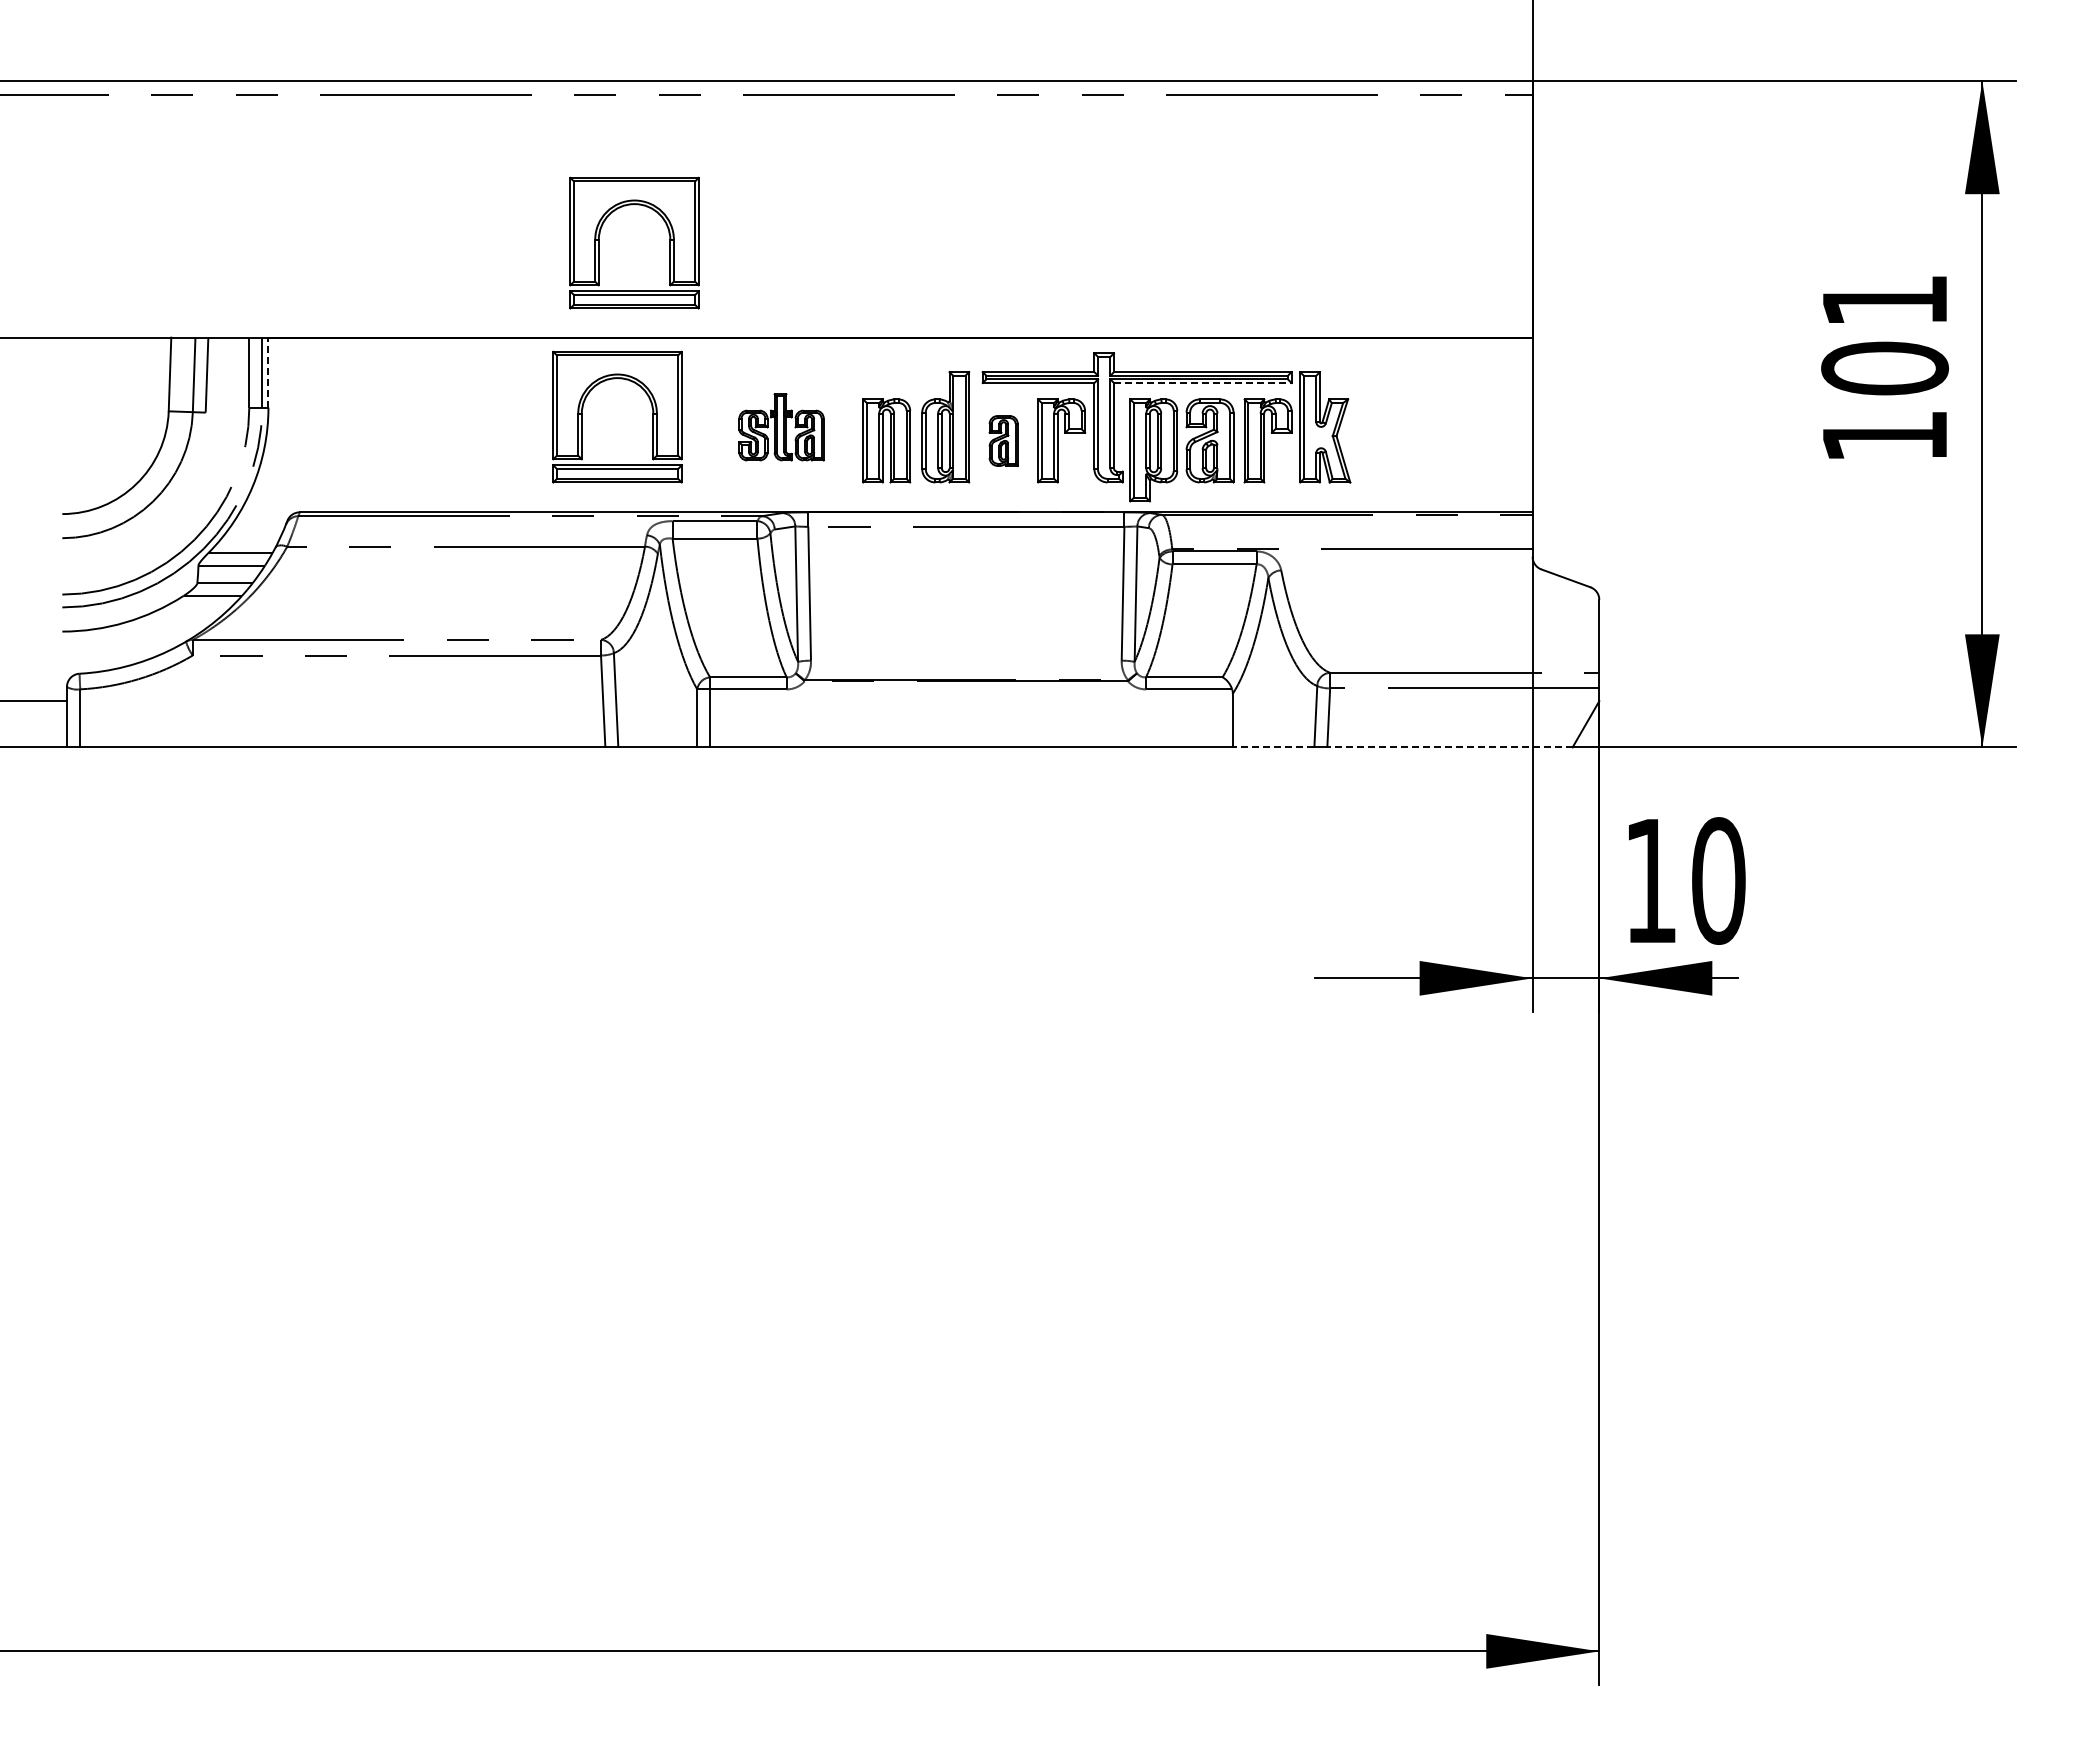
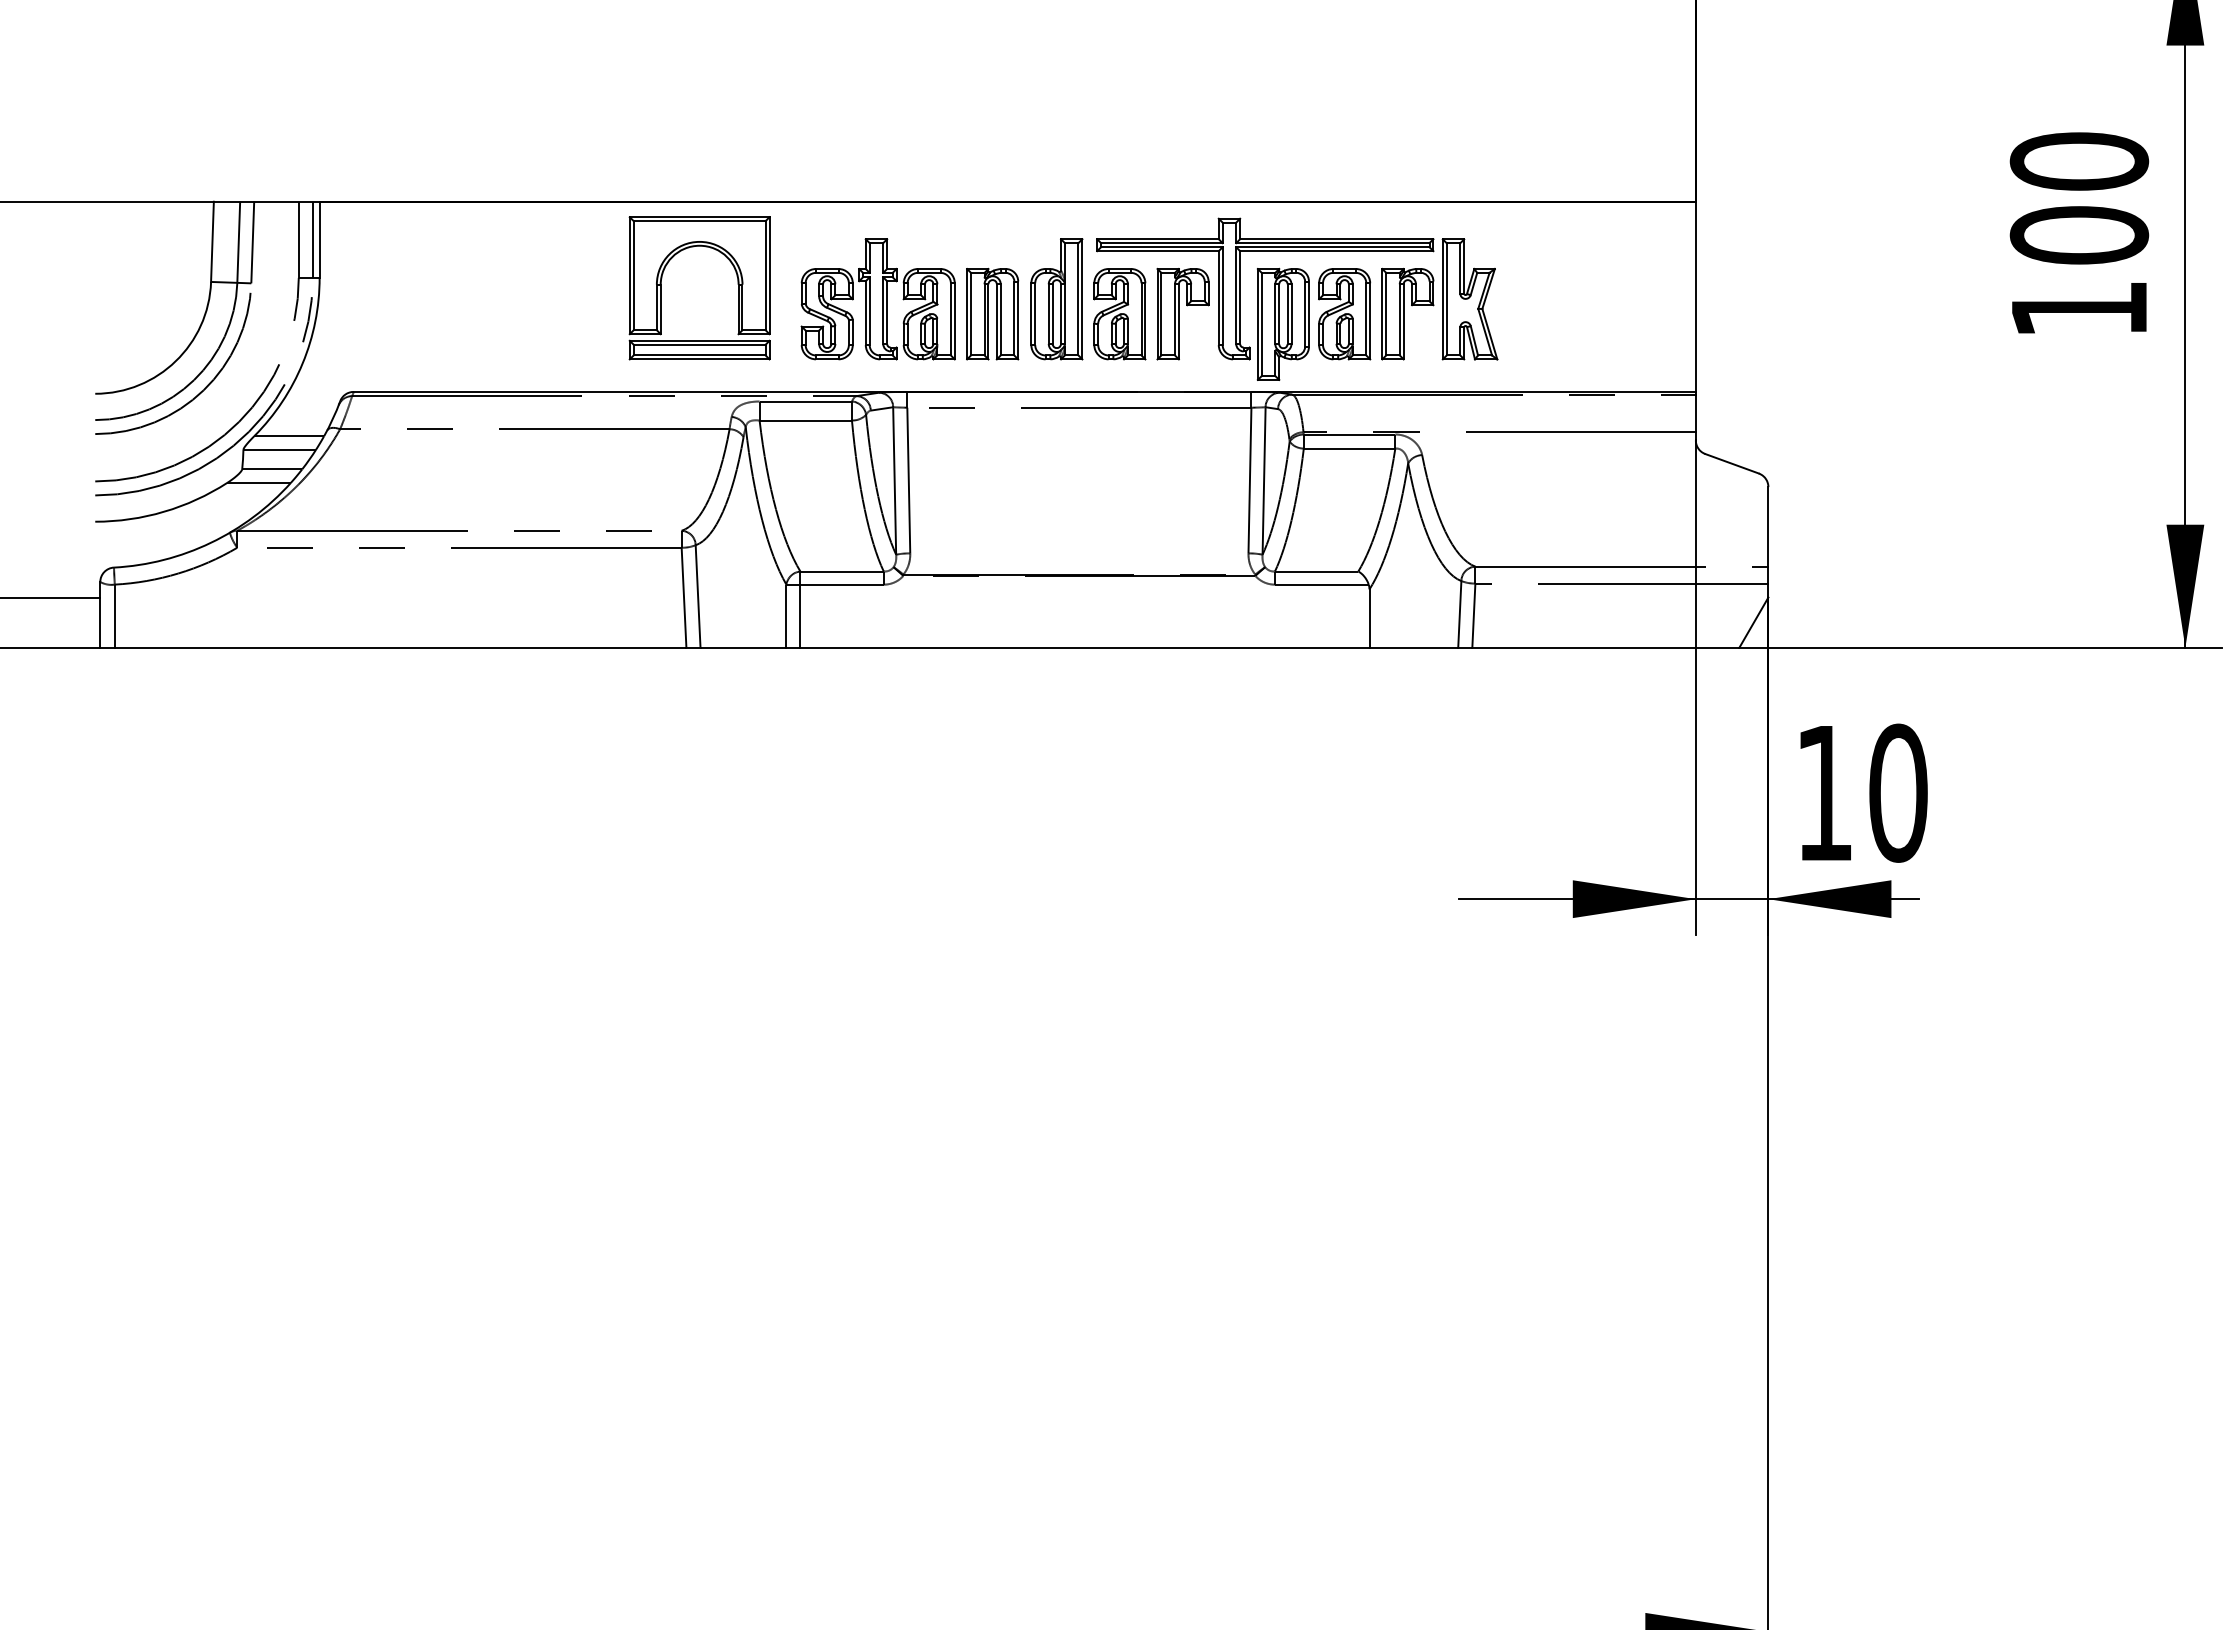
part: (600, 234) -> (681, 89), removed
text: (1884, 300) -> (2078, 161), 101 -> 100
line: (268, 372) -> (319, 239), dashed -> solid
line: (1202, 383) -> (1336, 251), dashed -> solid
part: (781, 427) -> (878, 299), size x1.67
part: (1003, 440) -> (1119, 313), size x1.67
arc: (159, 511) -> (201, 390), added
line: (1273, 747) -> (1413, 647), dashed -> solid
line: (1449, 747) -> (1605, 647), dashed -> solid

